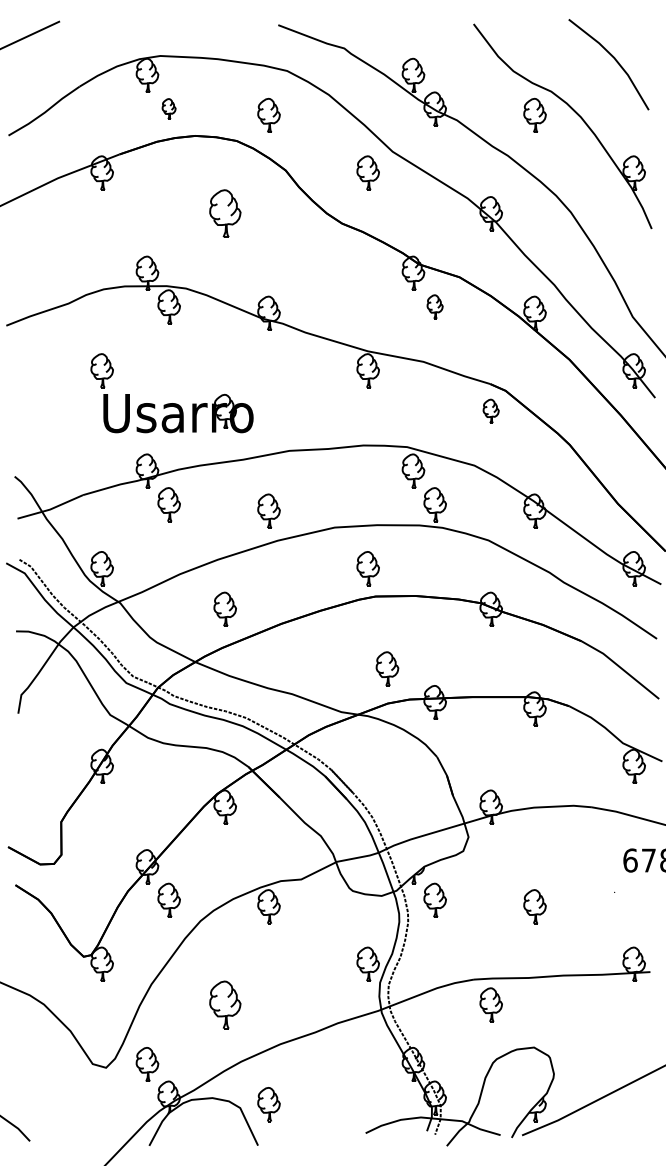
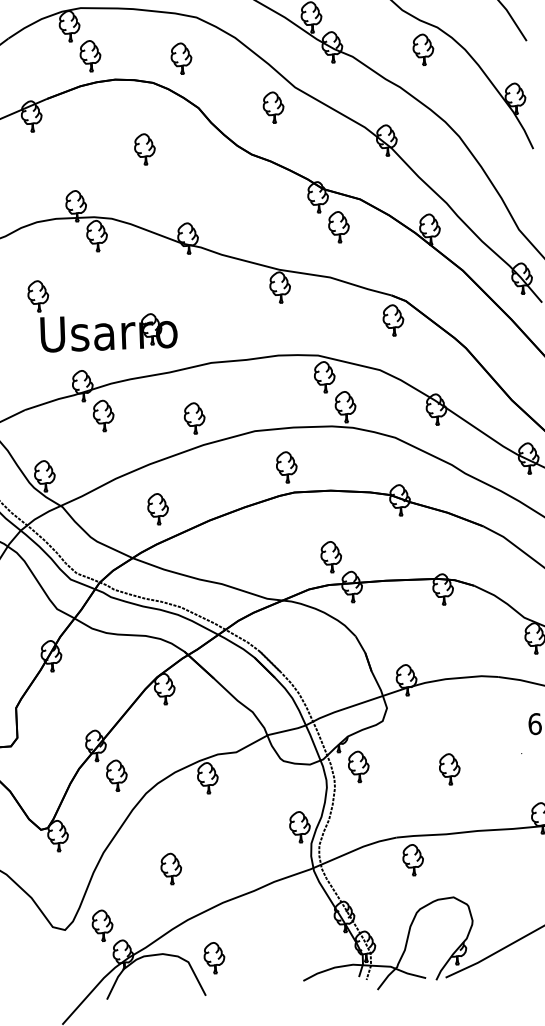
part: (168, 108) -> (89, 55), size x1.67
part: (224, 213) -> (144, 149), size x0.71
part: (434, 306) -> (338, 226), size x1.43
part: (490, 410) -> (392, 319), size x1.43
part: (387, 668) -> (331, 556), moved
part: (224, 1004) -> (170, 868), size x0.71

